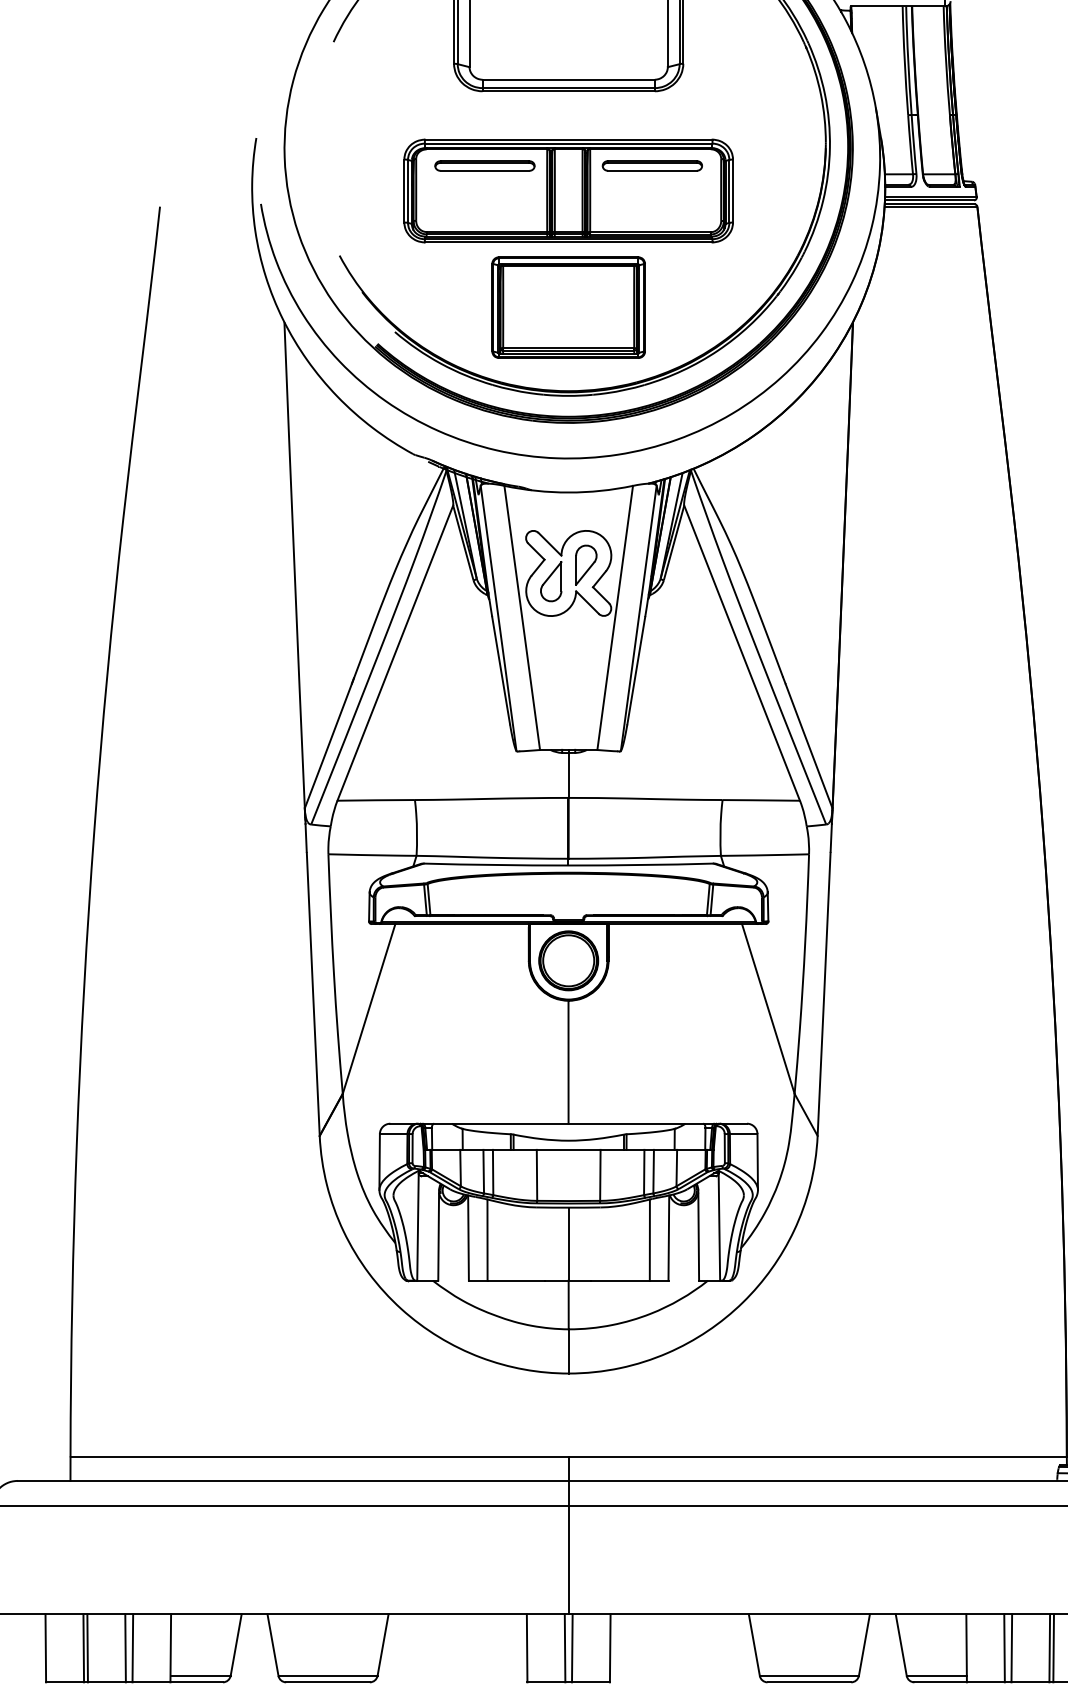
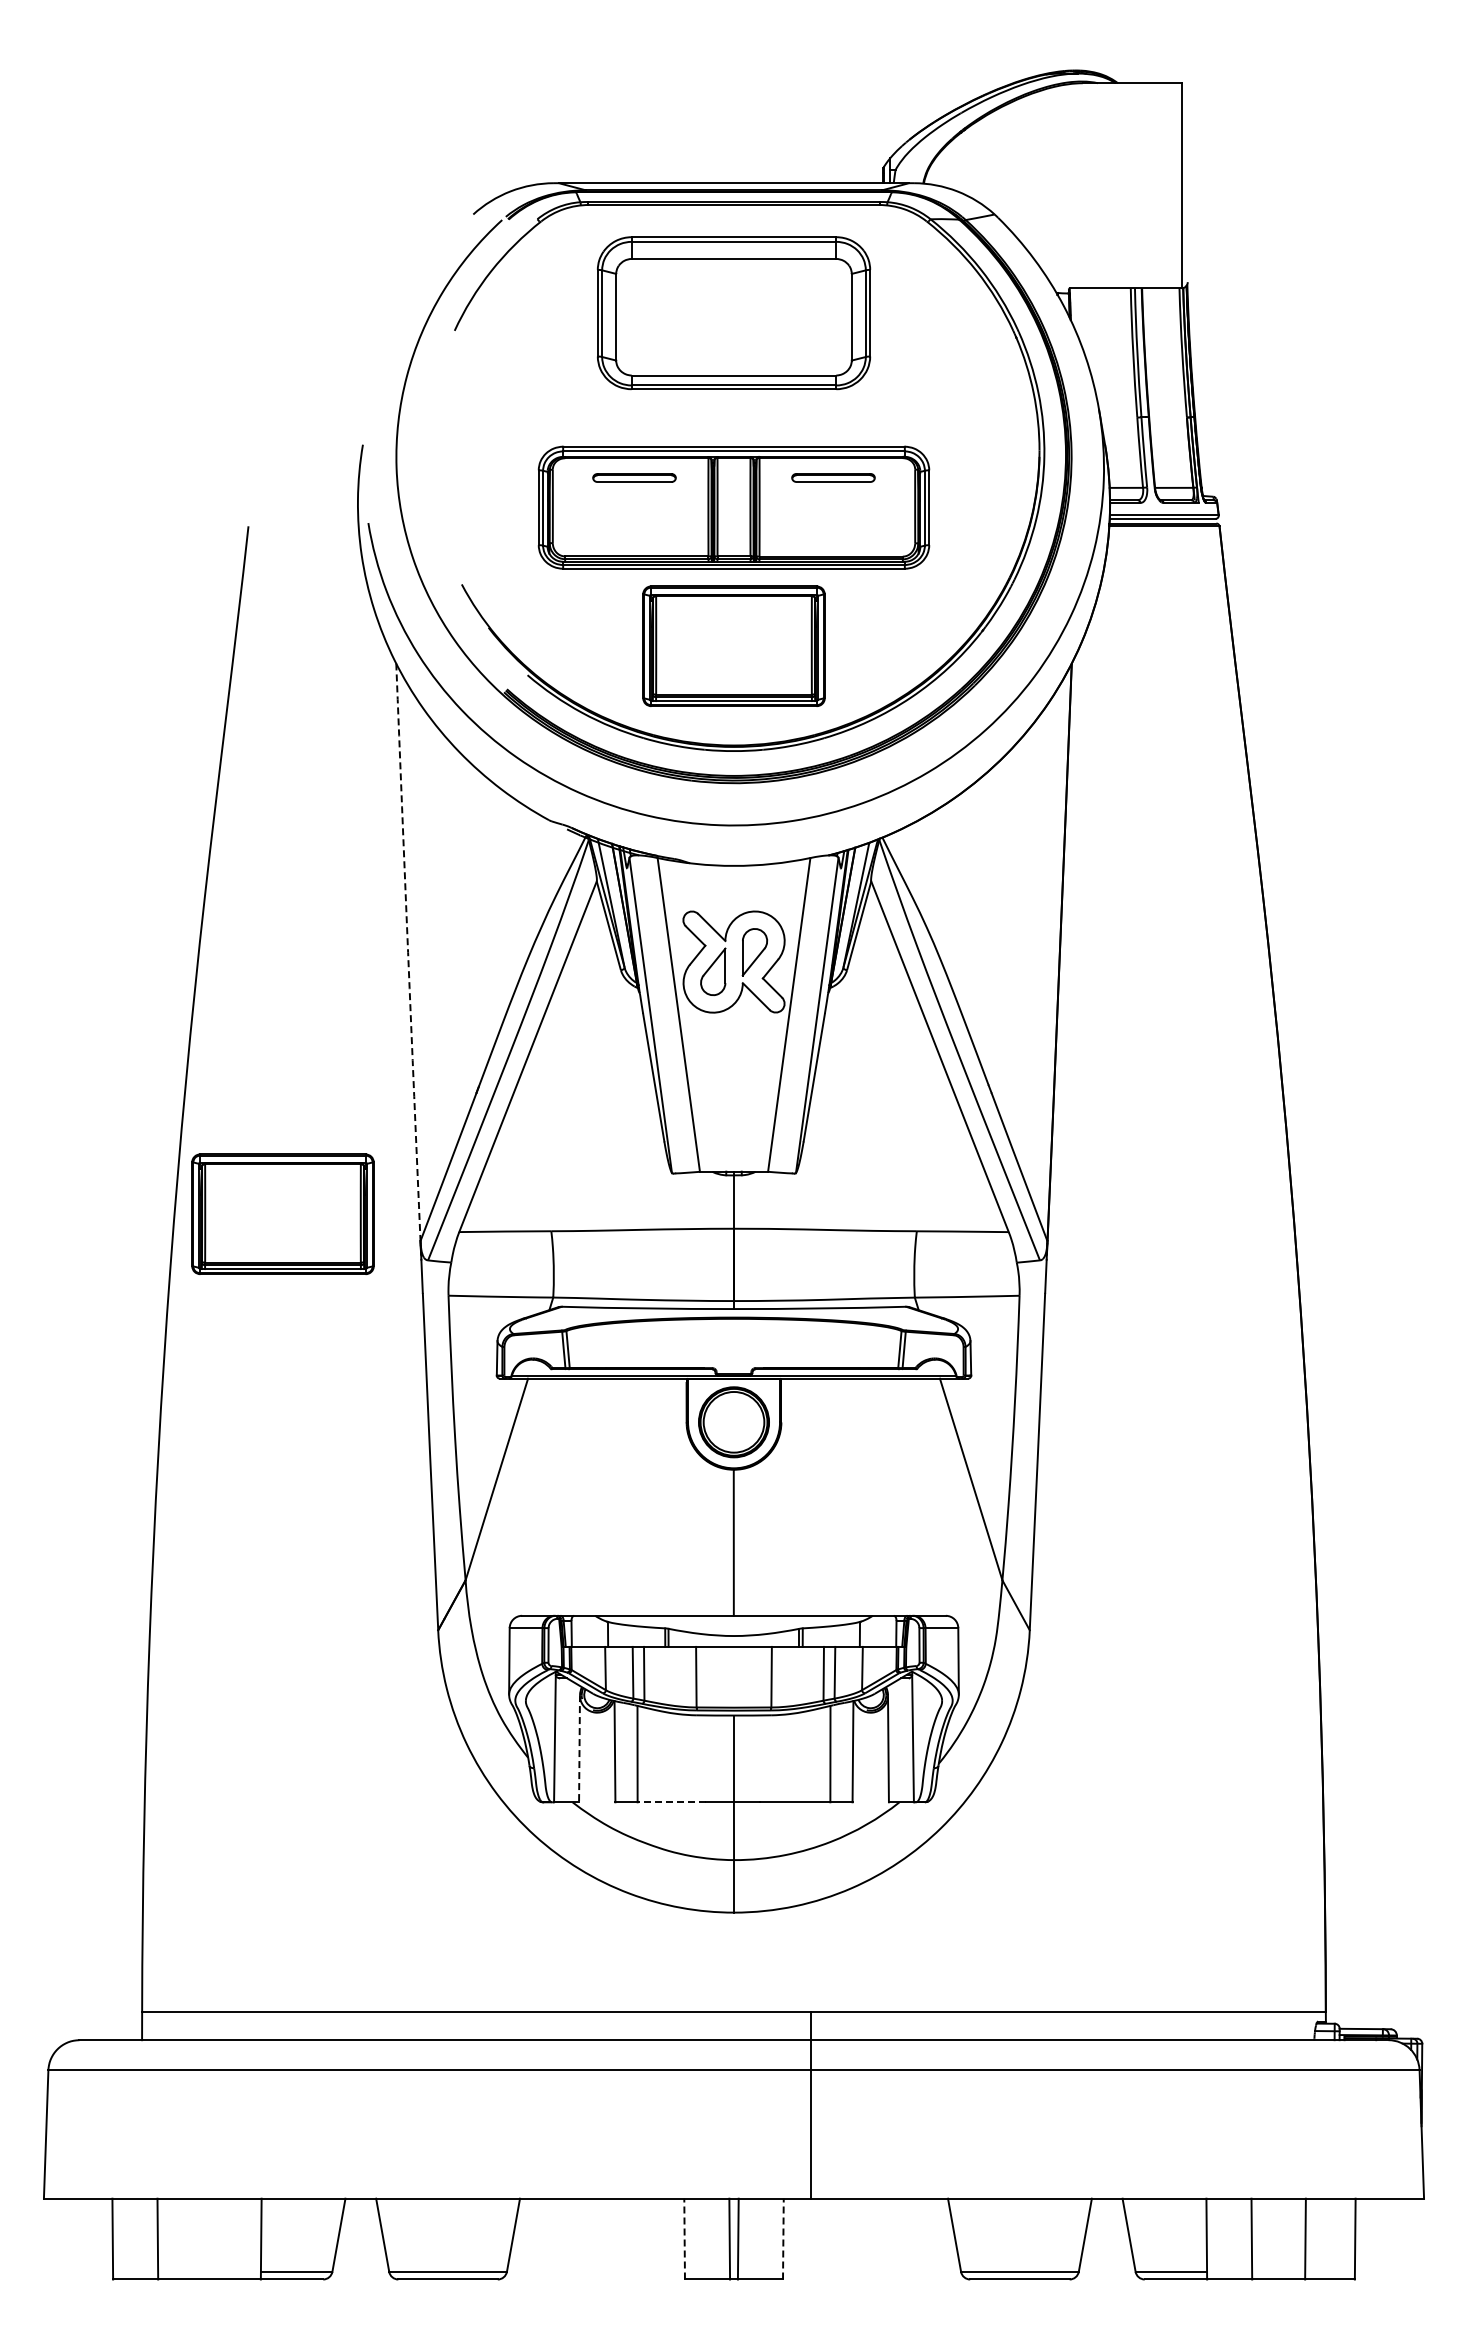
part: (484, 165) -> (634, 477), size x0.7
part: (652, 165) -> (833, 477), size x0.7
arc: (294, 565) -> (408, 952), solid -> dashed
part: (188, 785) -> (282, 1213), added
line: (438, 1235) -> (579, 1748), solid -> dashed
line: (516, 1280) -> (671, 1802), solid -> dashed
line: (569, 1535) -> (811, 2105), moved
line: (87, 1647) -> (162, 2238), removed
line: (125, 1647) -> (207, 2238), removed
line: (132, 1647) -> (215, 2238), removed
line: (527, 1647) -> (684, 2238), solid -> dashed
line: (610, 1647) -> (783, 2238), solid -> dashed
line: (1011, 1647) -> (1260, 2238), removed
line: (1053, 1647) -> (1309, 2238), removed

